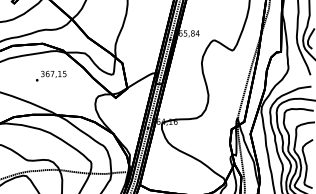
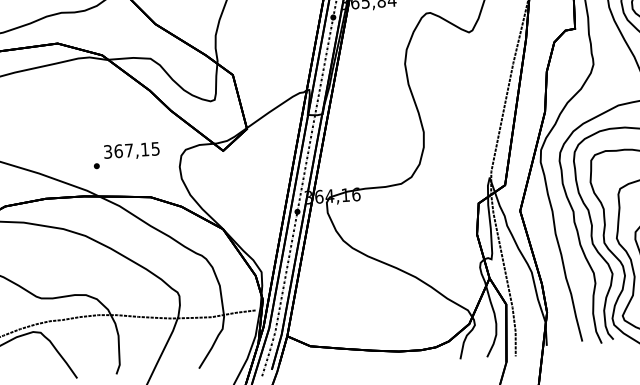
text: (51, 75) -> (127, 153), moved

